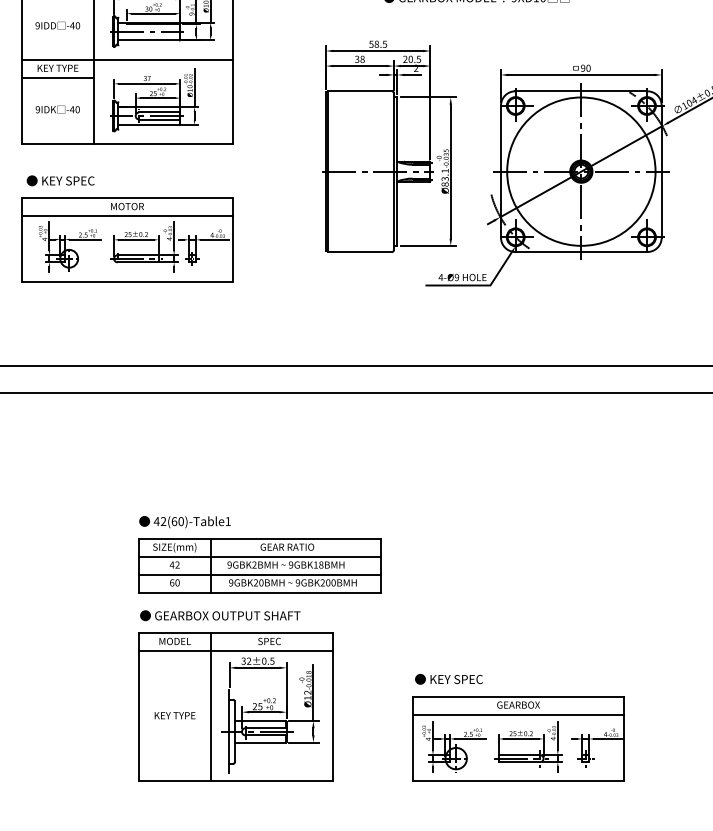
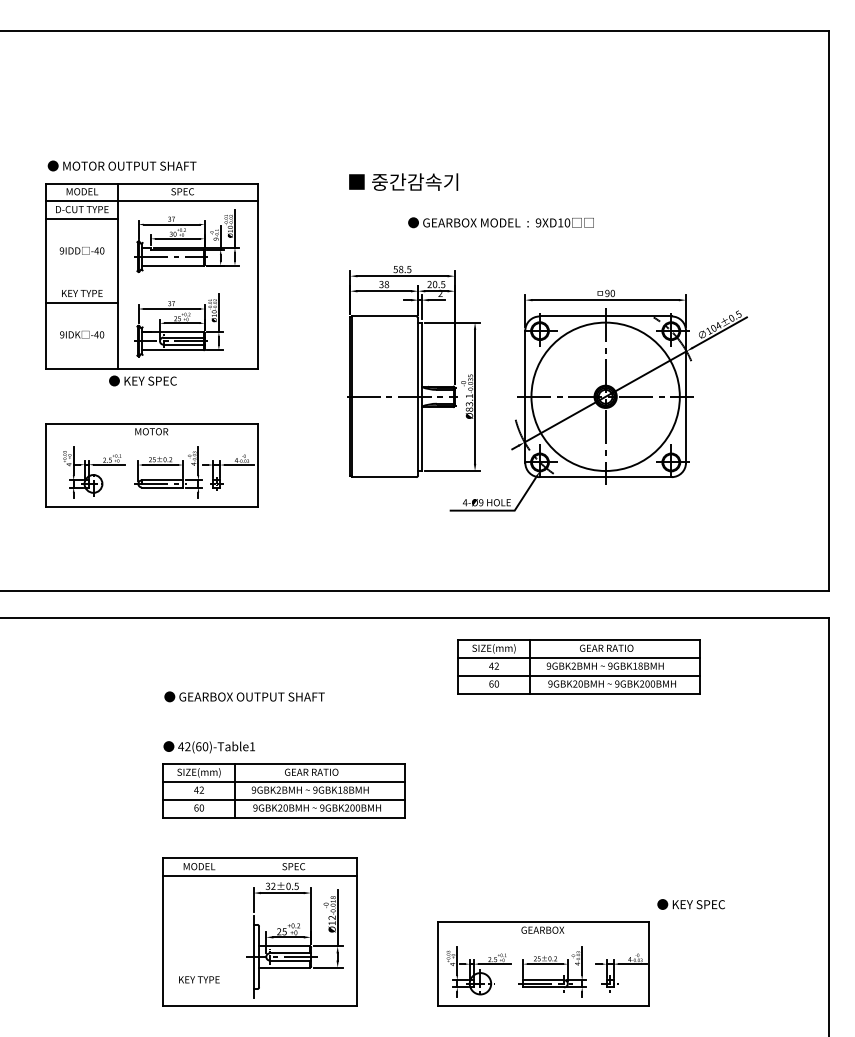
line: (127, 60) -> (151, 285), removed
text: (60, 180) -> (142, 380), moved
line: (127, 216) -> (151, 441), removed
part: (554, 441) -> (578, 666), added
text: (220, 615) -> (244, 696), moved
text: (448, 679) -> (690, 904), moved
line: (210, 706) -> (234, 931), removed
line: (518, 714) -> (542, 939), removed
text: (175, 715) -> (199, 979), moved

